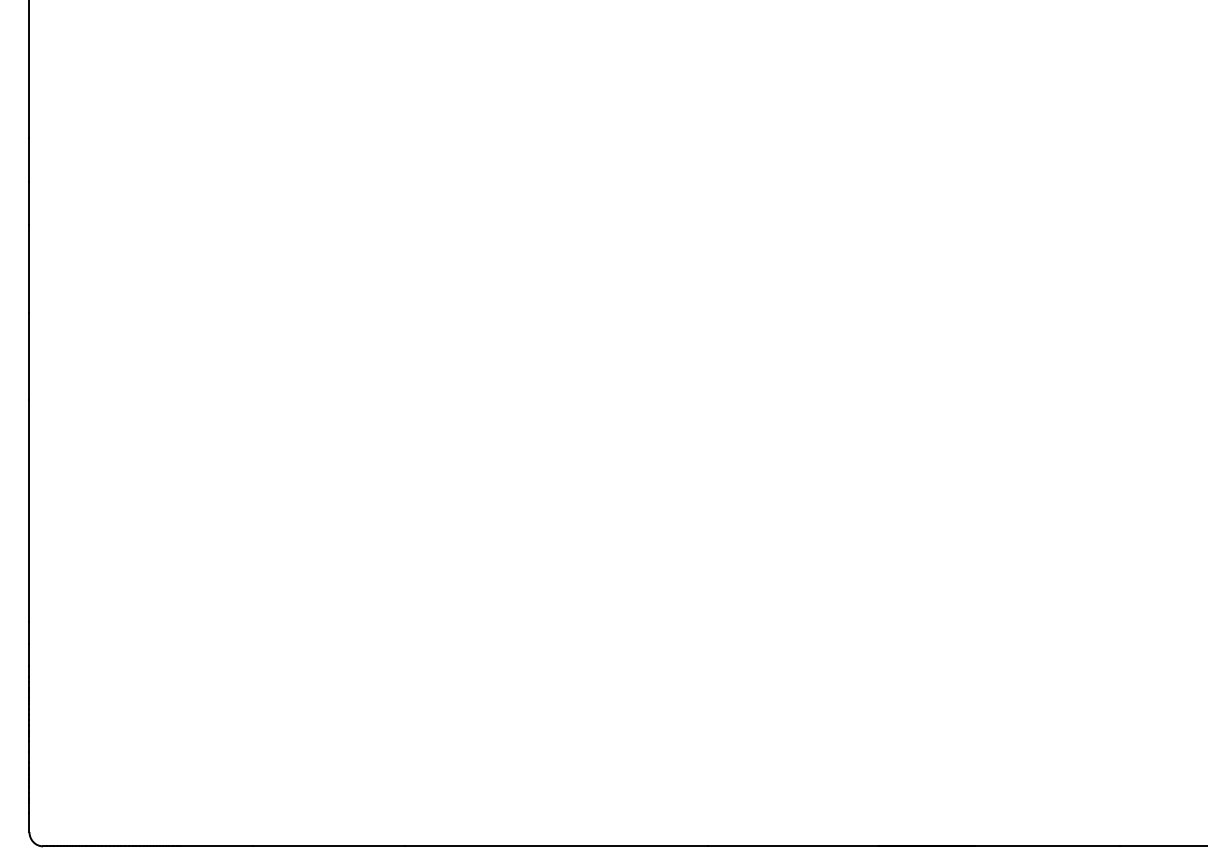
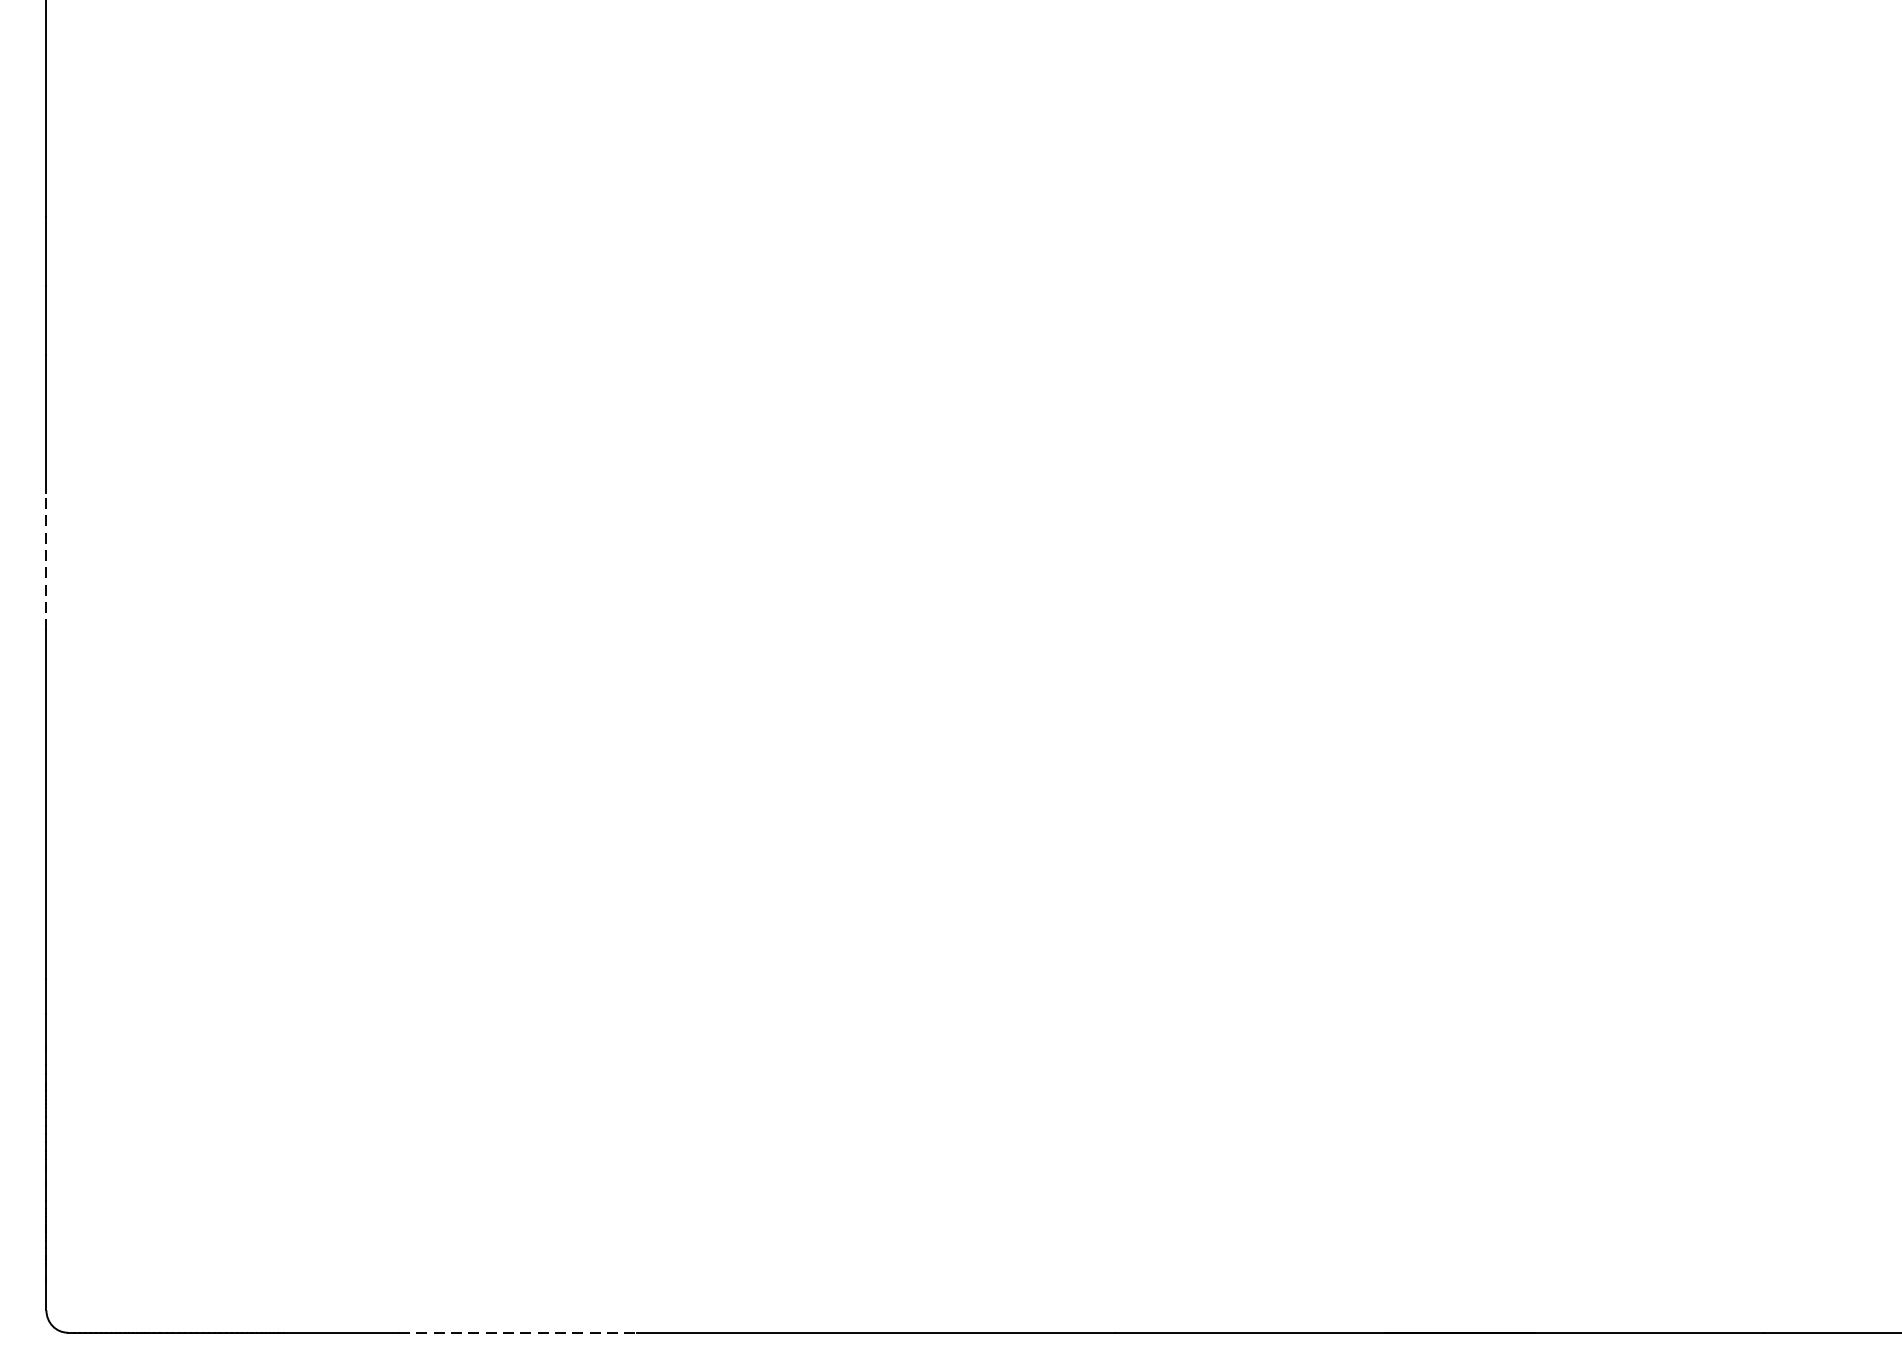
line: (29, 356) -> (46, 561), solid -> dashed
line: (329, 846) -> (518, 1332), solid -> dashed

